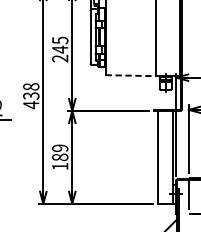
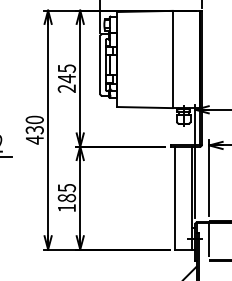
line: (130, 75) -> (144, 107), dashed -> solid
text: (30, 86) -> (34, 119), 438 -> 430
text: (59, 148) -> (66, 188), 189 -> 185

